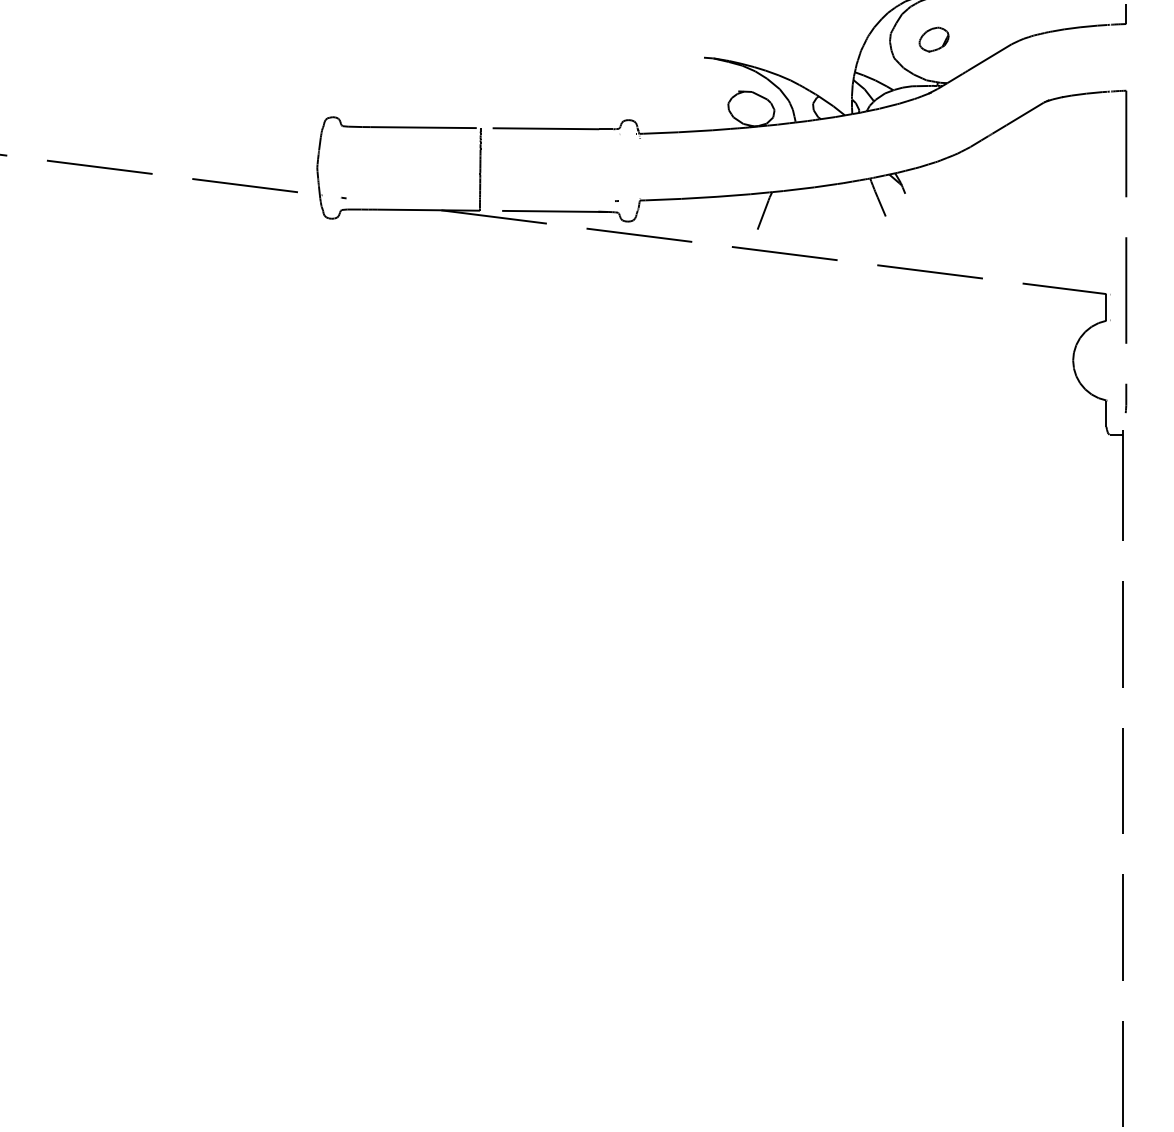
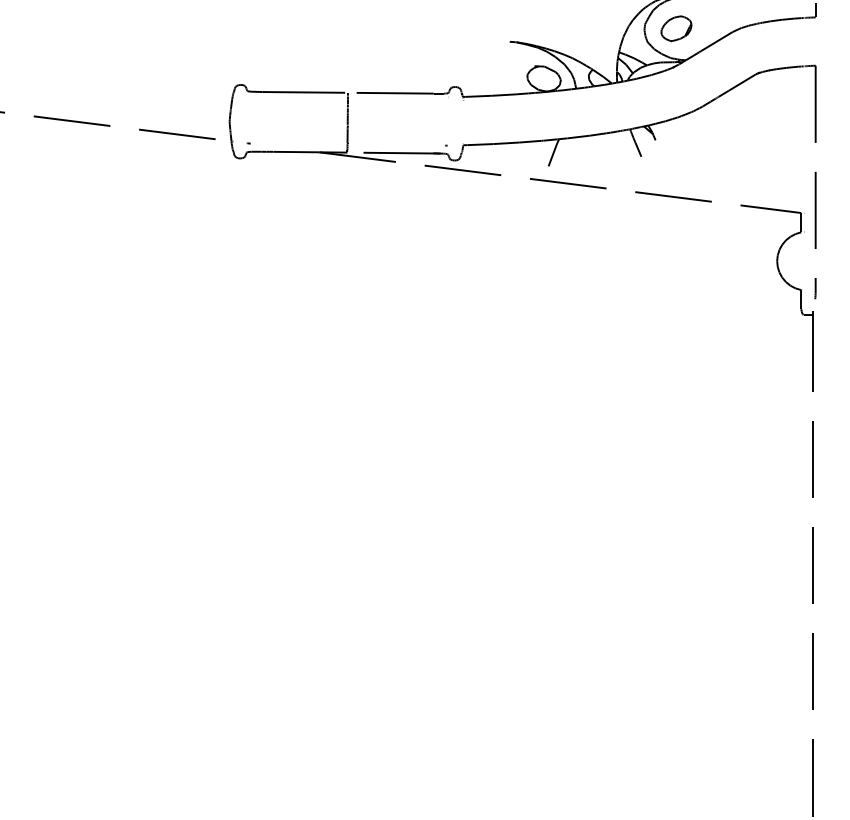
part: (933, 39) -> (676, 28), size x1.43

